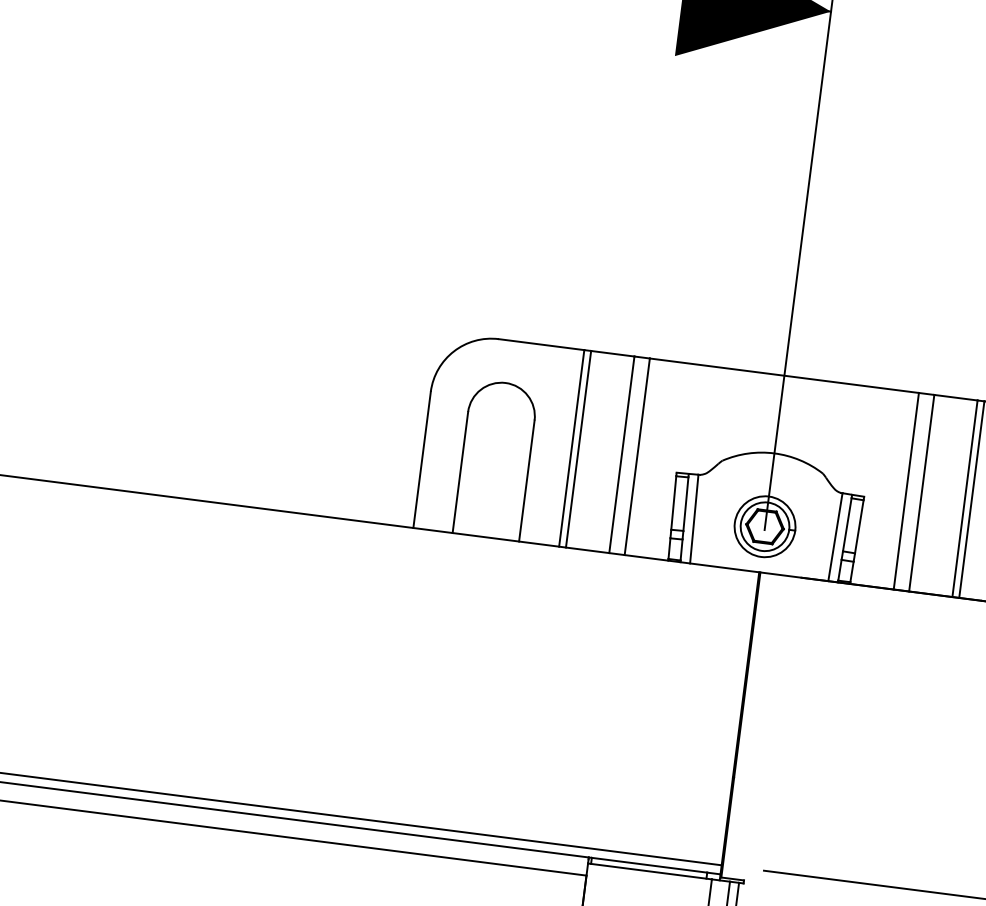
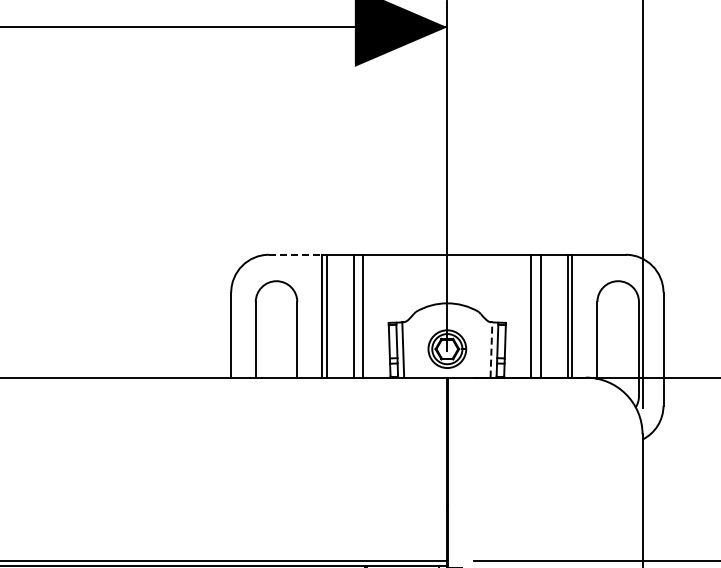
line: (541, 344) -> (295, 254), solid -> dashed
line: (835, 537) -> (491, 350), solid -> dashed

